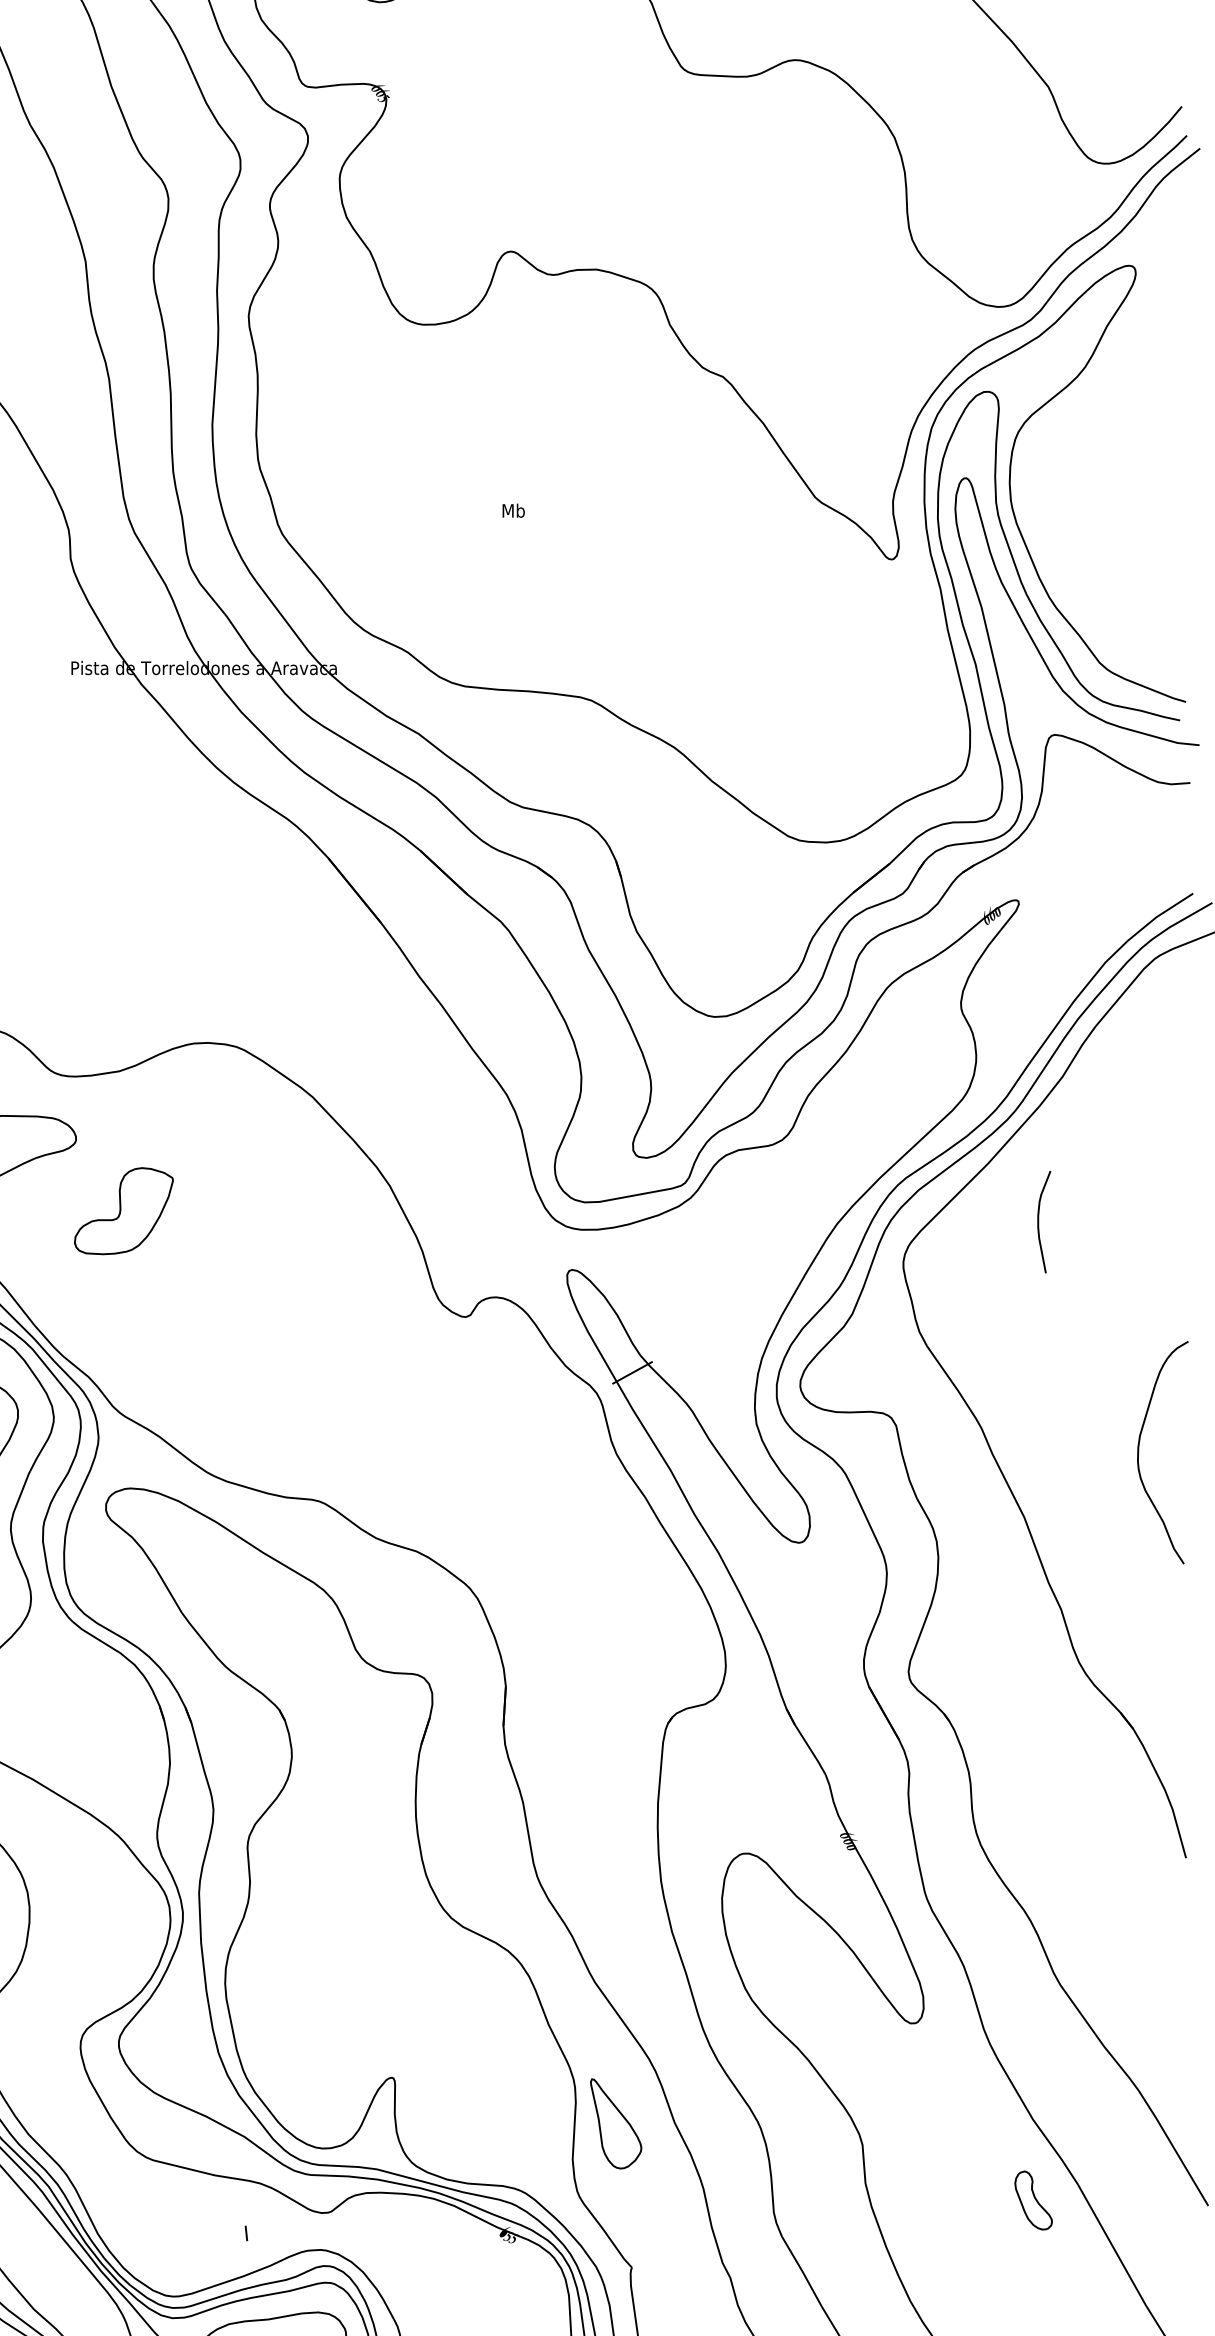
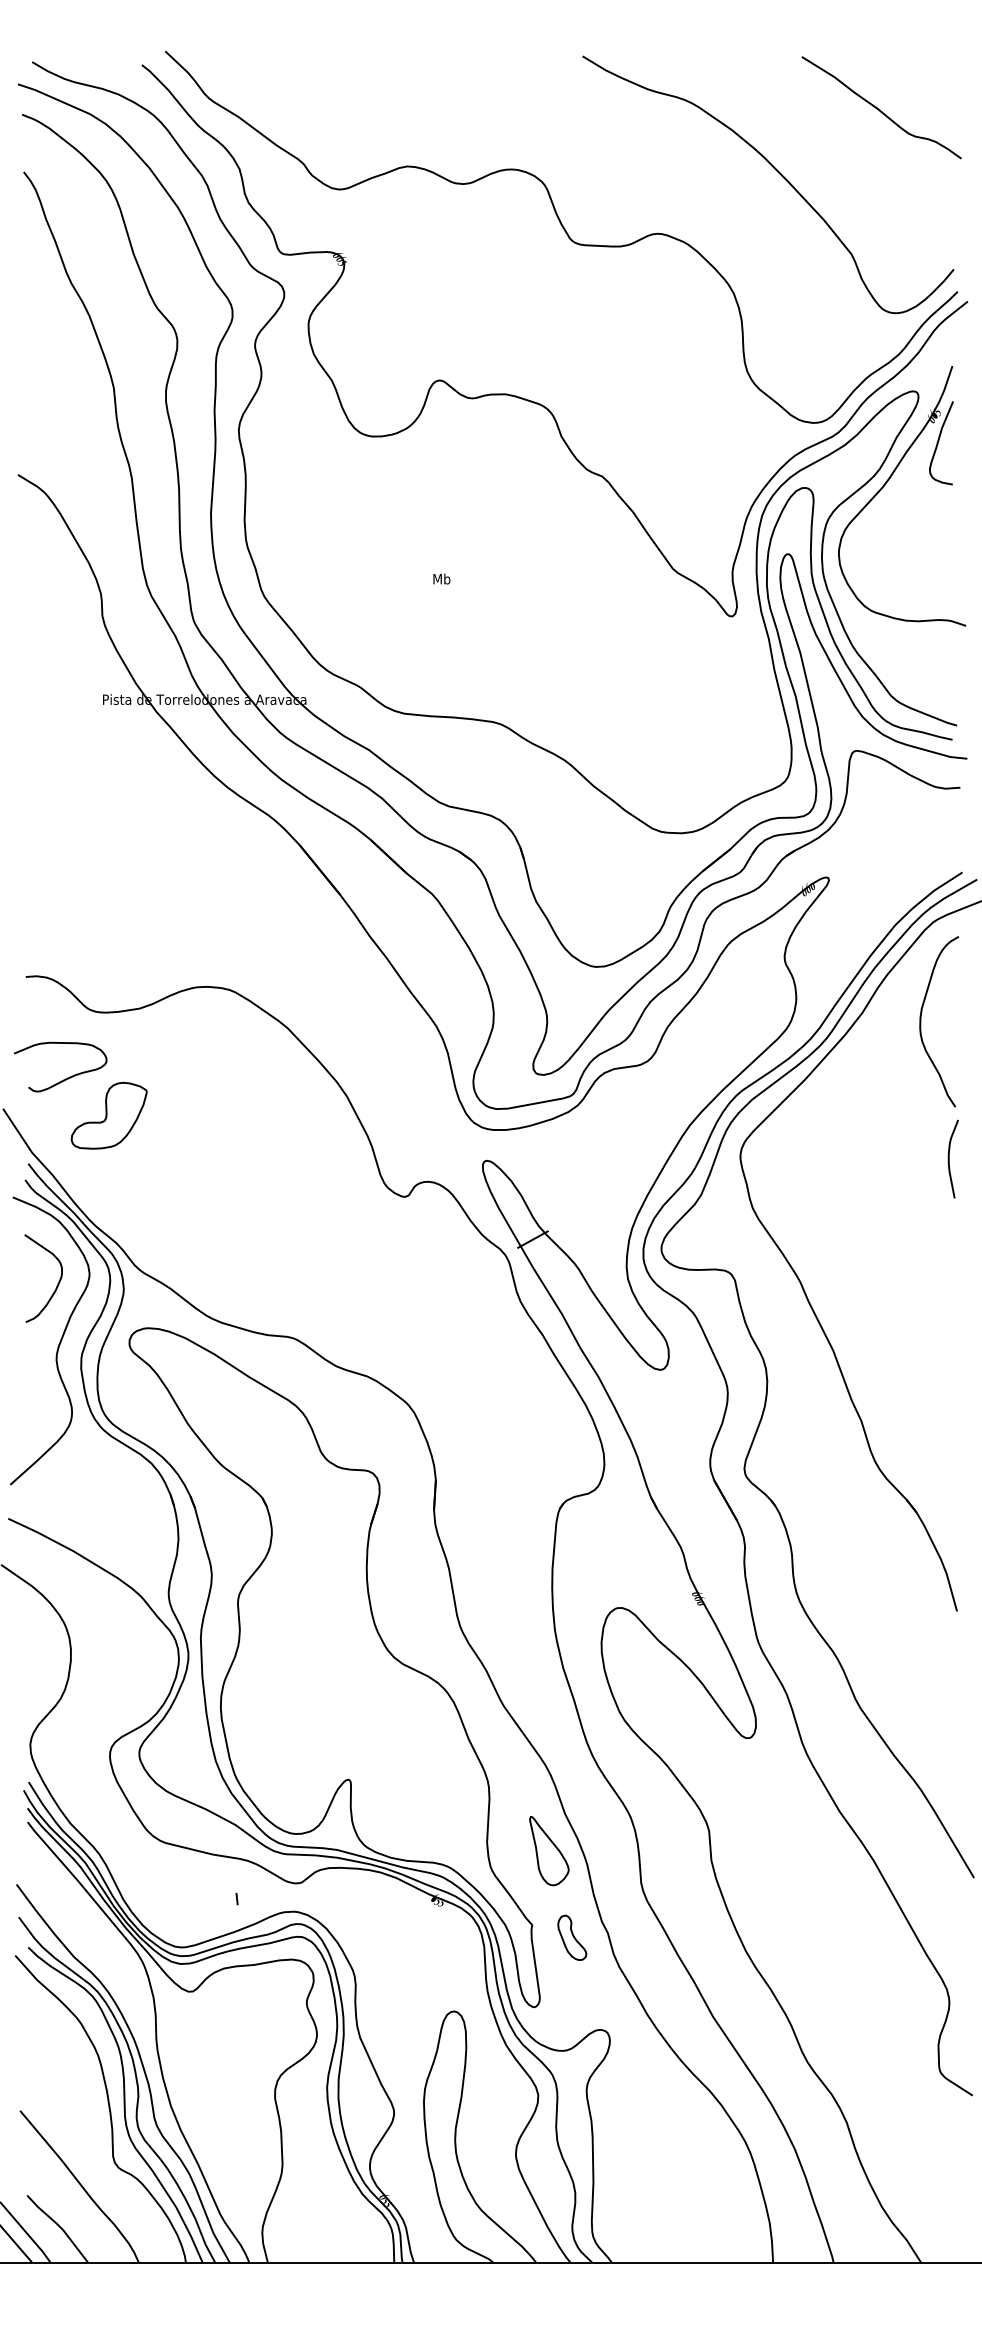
part: (1093, 387) -> (886, 484), added
part: (122, 1210) -> (108, 1115), moved
curve: (1039, 1221) -> (949, 1158), moved
curve: (1139, 1452) -> (921, 1021), moved
part: (616, 2124) -> (549, 1851), moved
part: (1033, 2200) -> (572, 1937), moved

